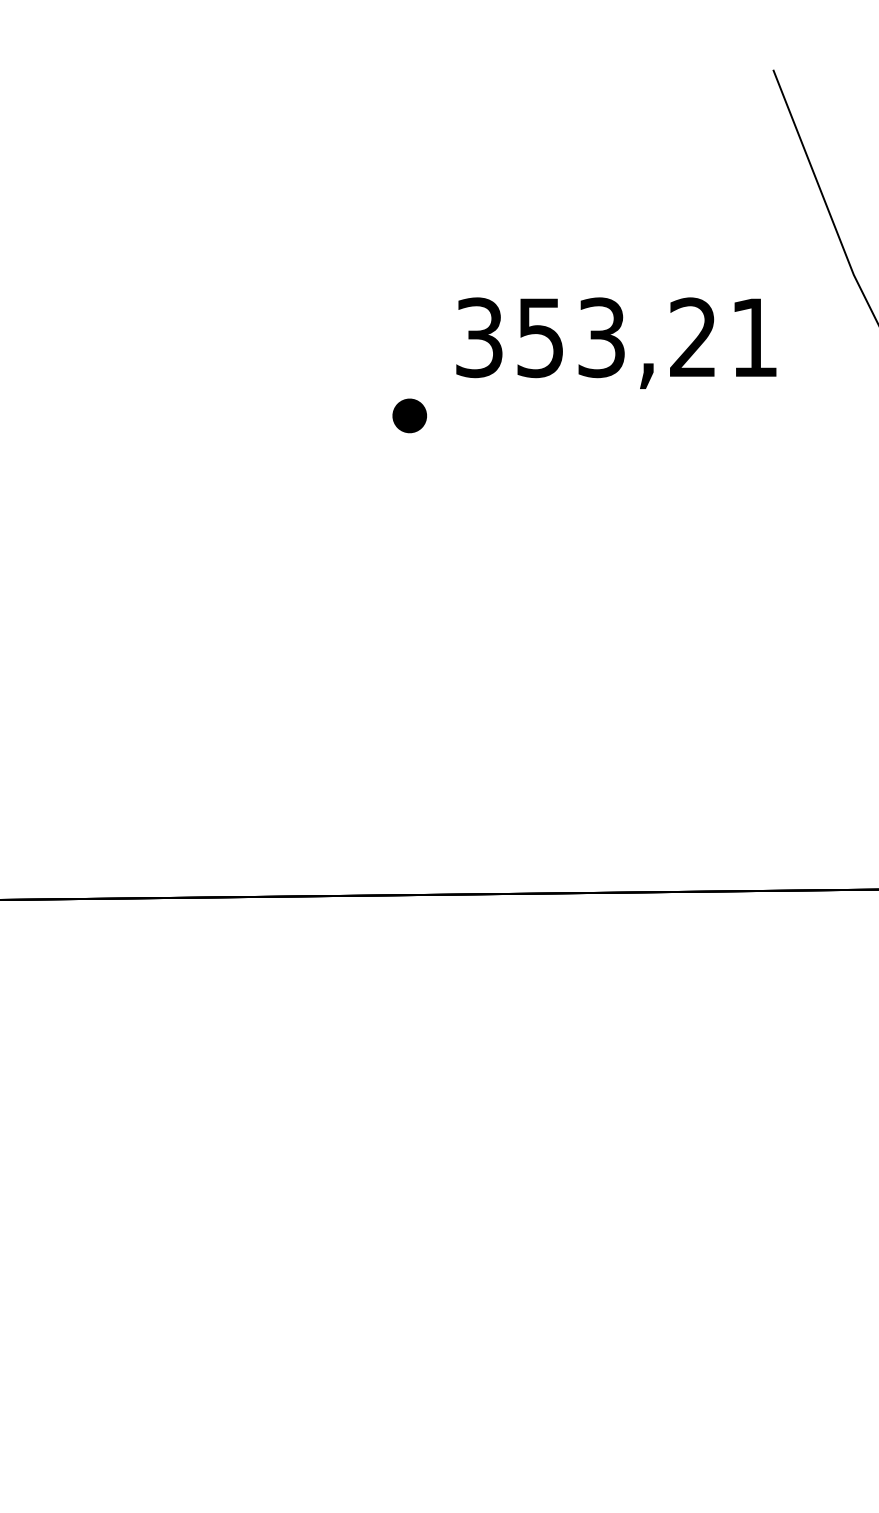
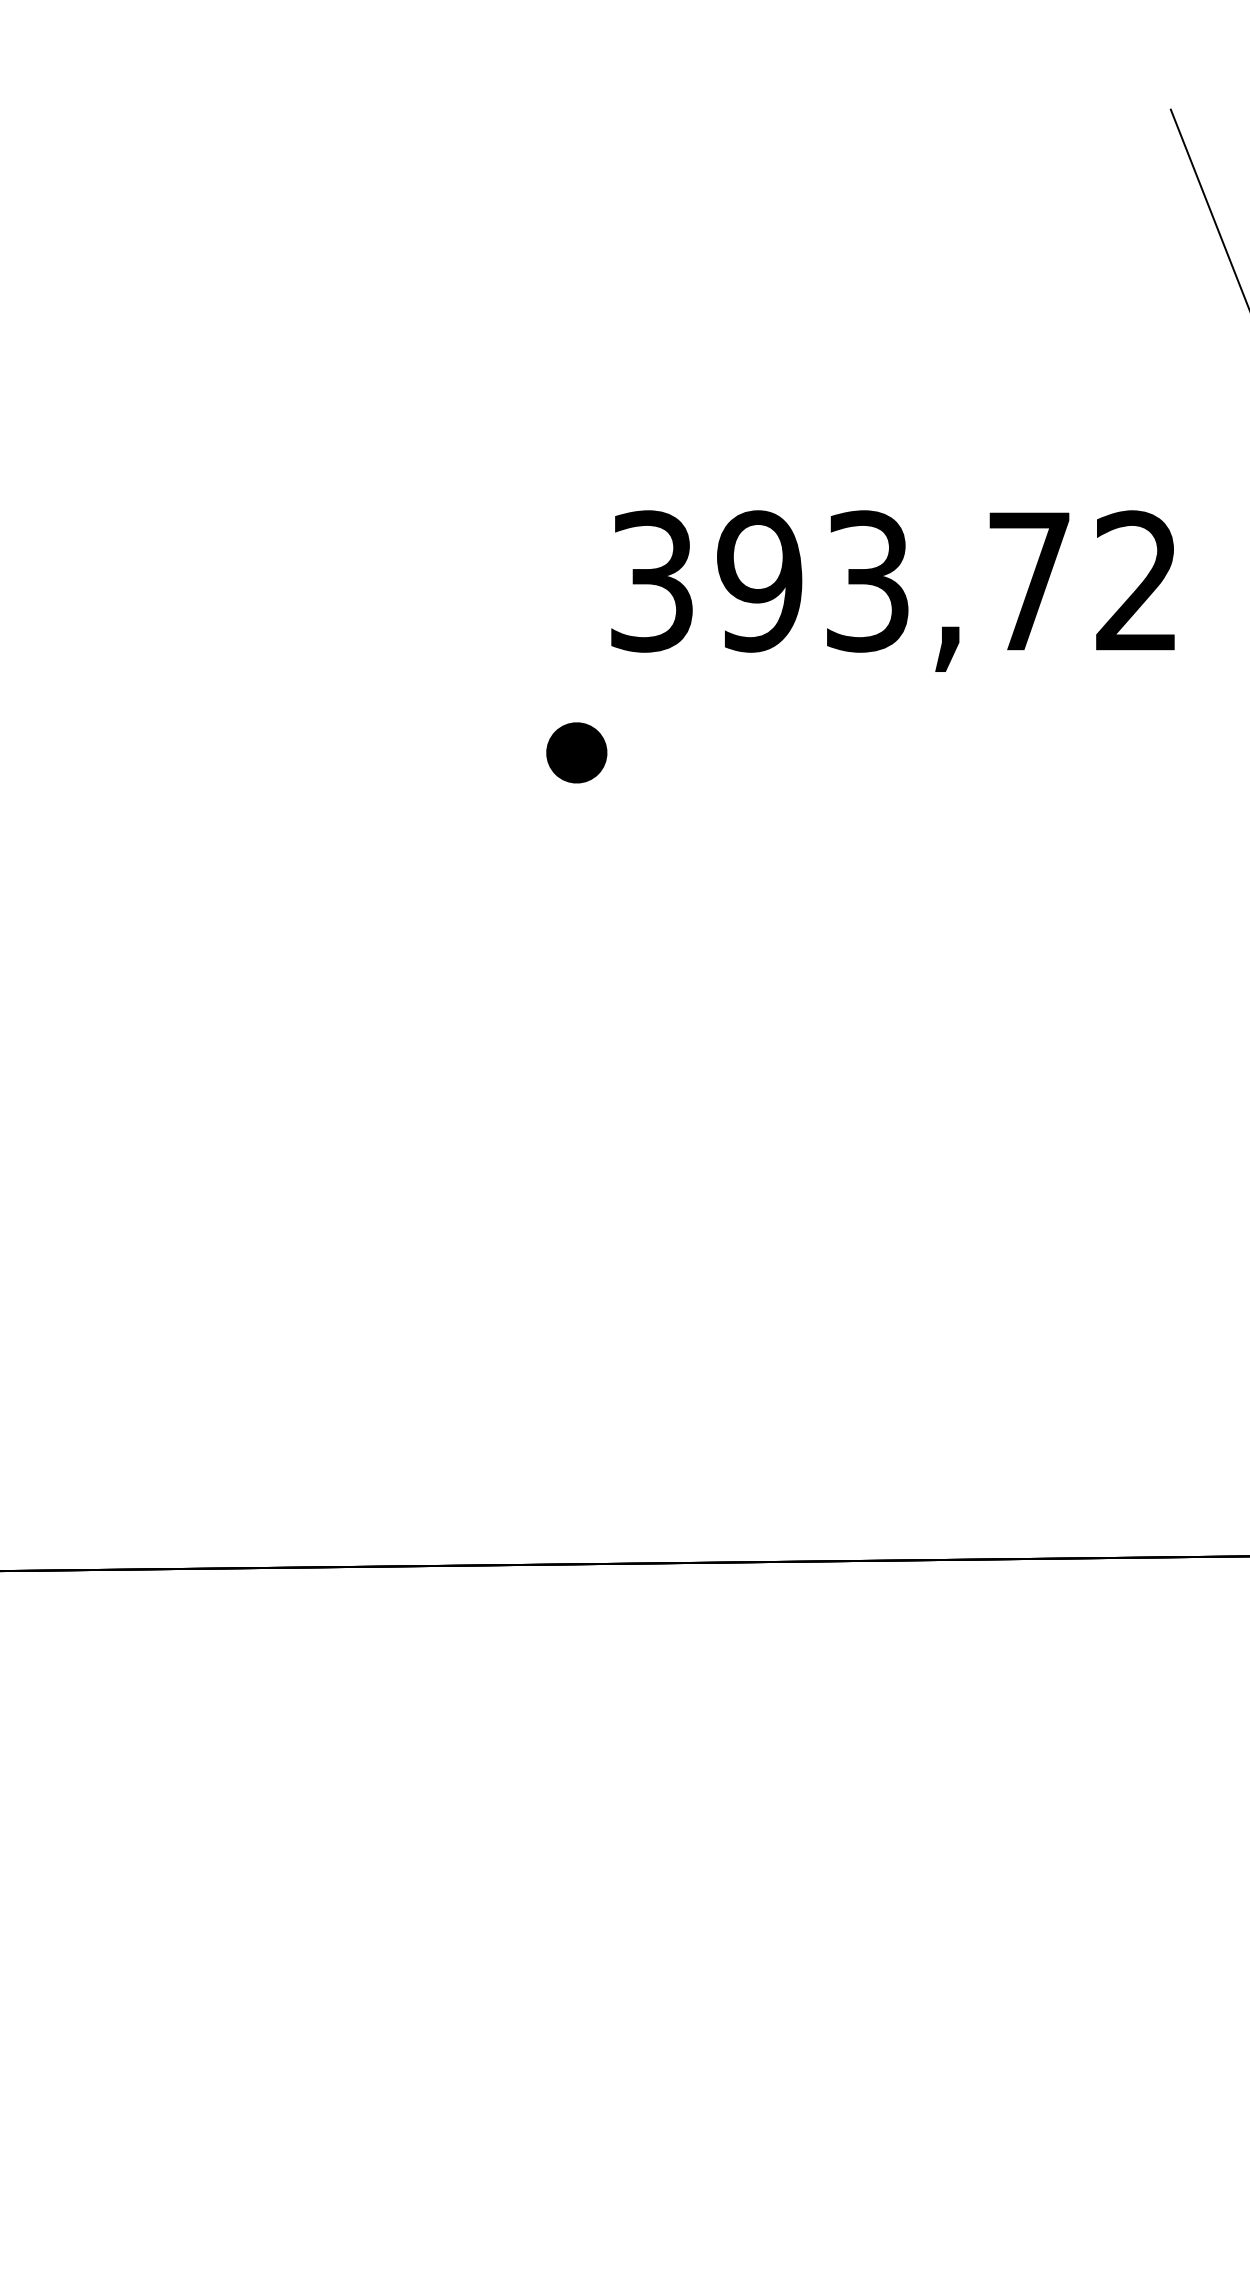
text: (646, 337) -> (946, 581), 353,21 -> 393,72
part: (409, 415) -> (576, 752), moved

